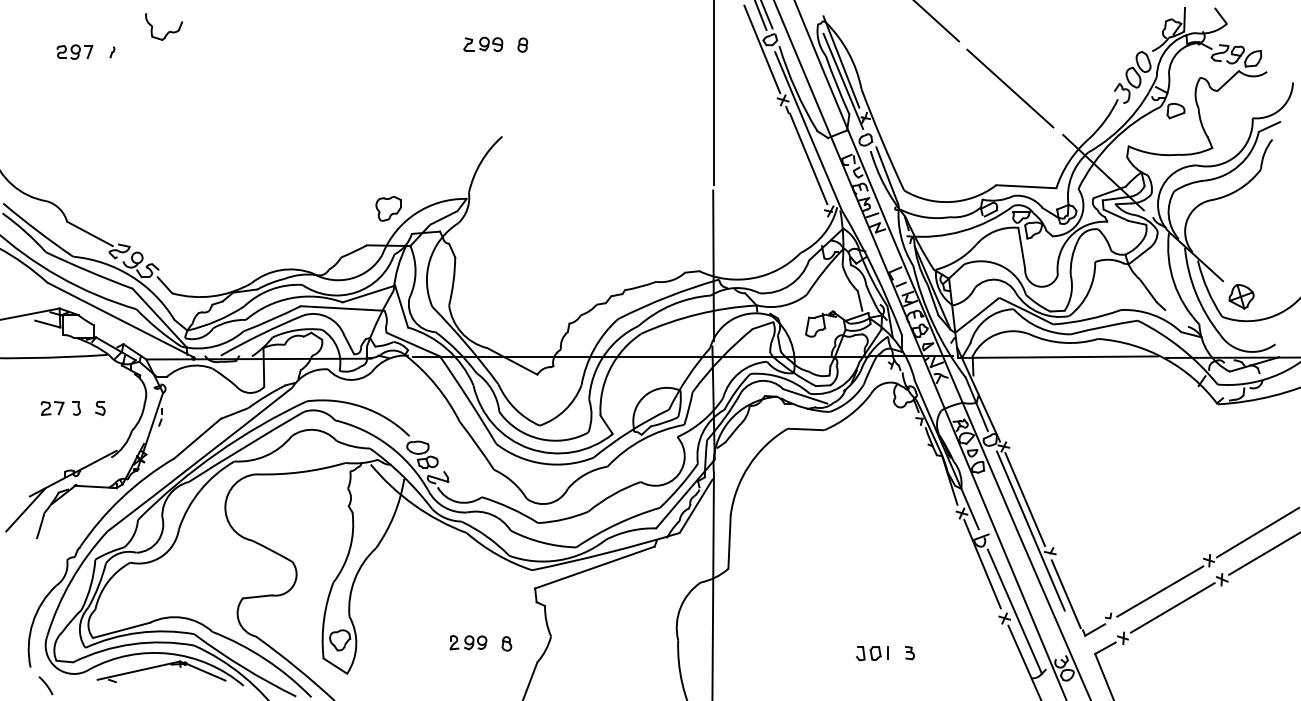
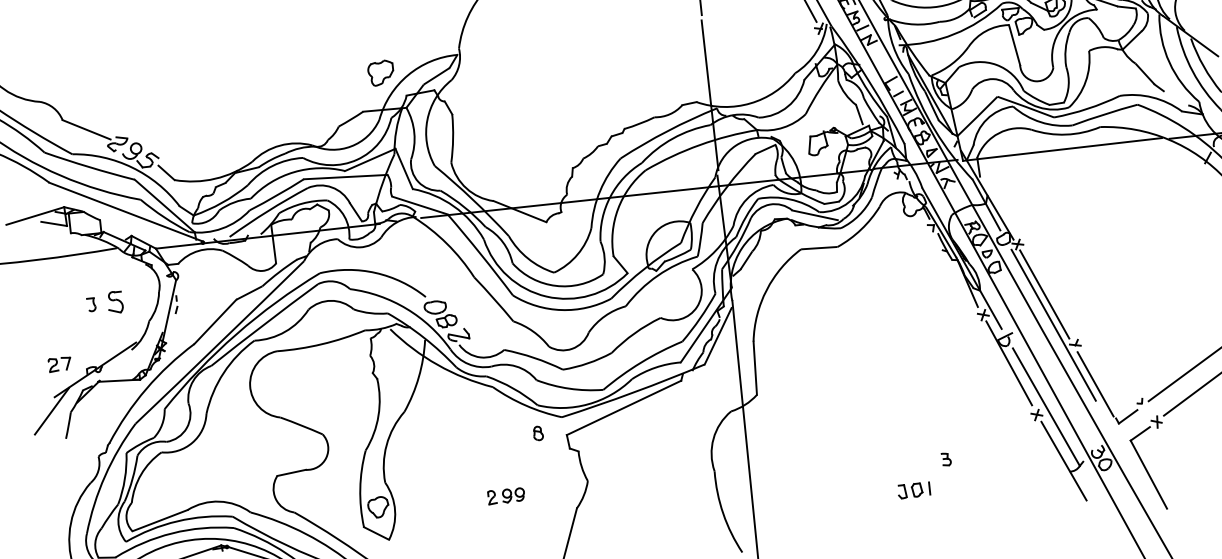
part: (100, 407) -> (115, 301), size x1.6
part: (52, 408) -> (59, 364), moved
part: (506, 643) -> (537, 433), moved
part: (872, 653) -> (914, 490), moved

